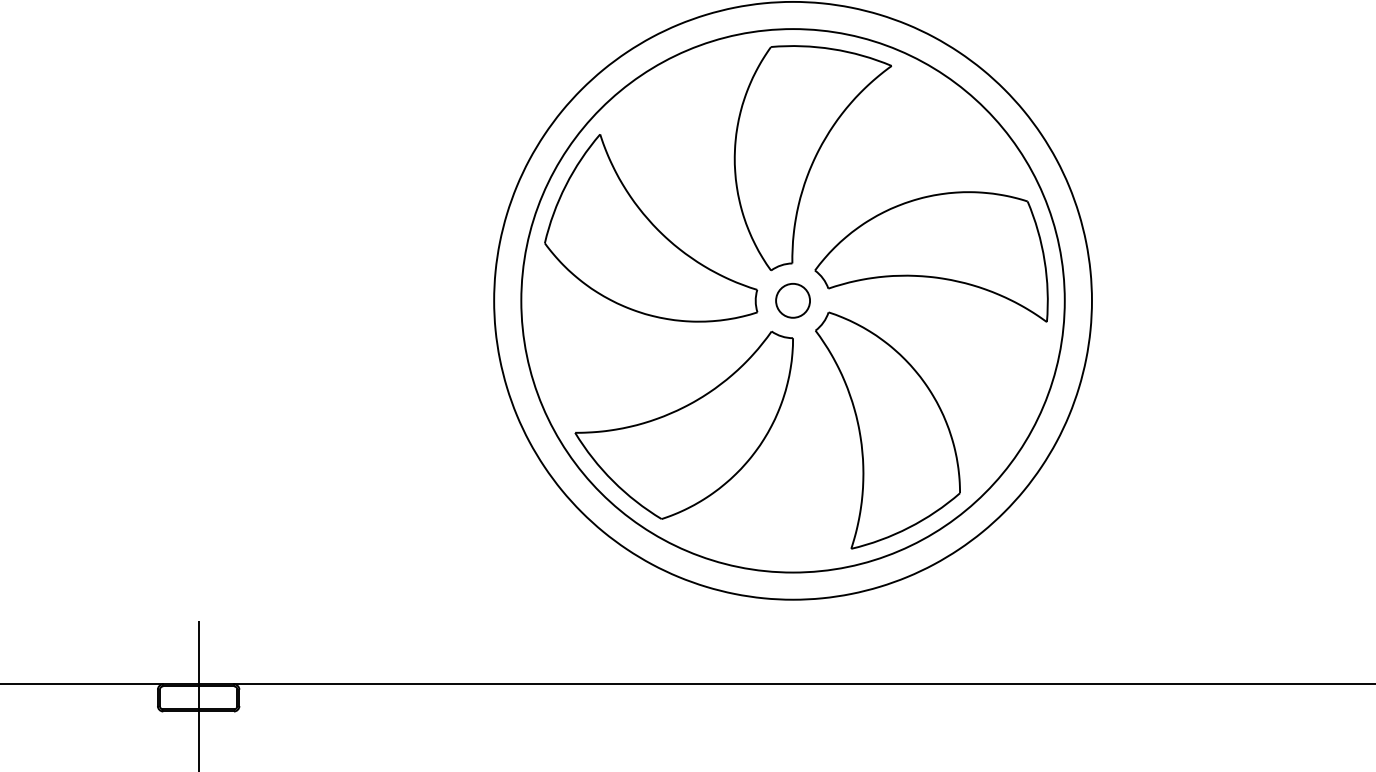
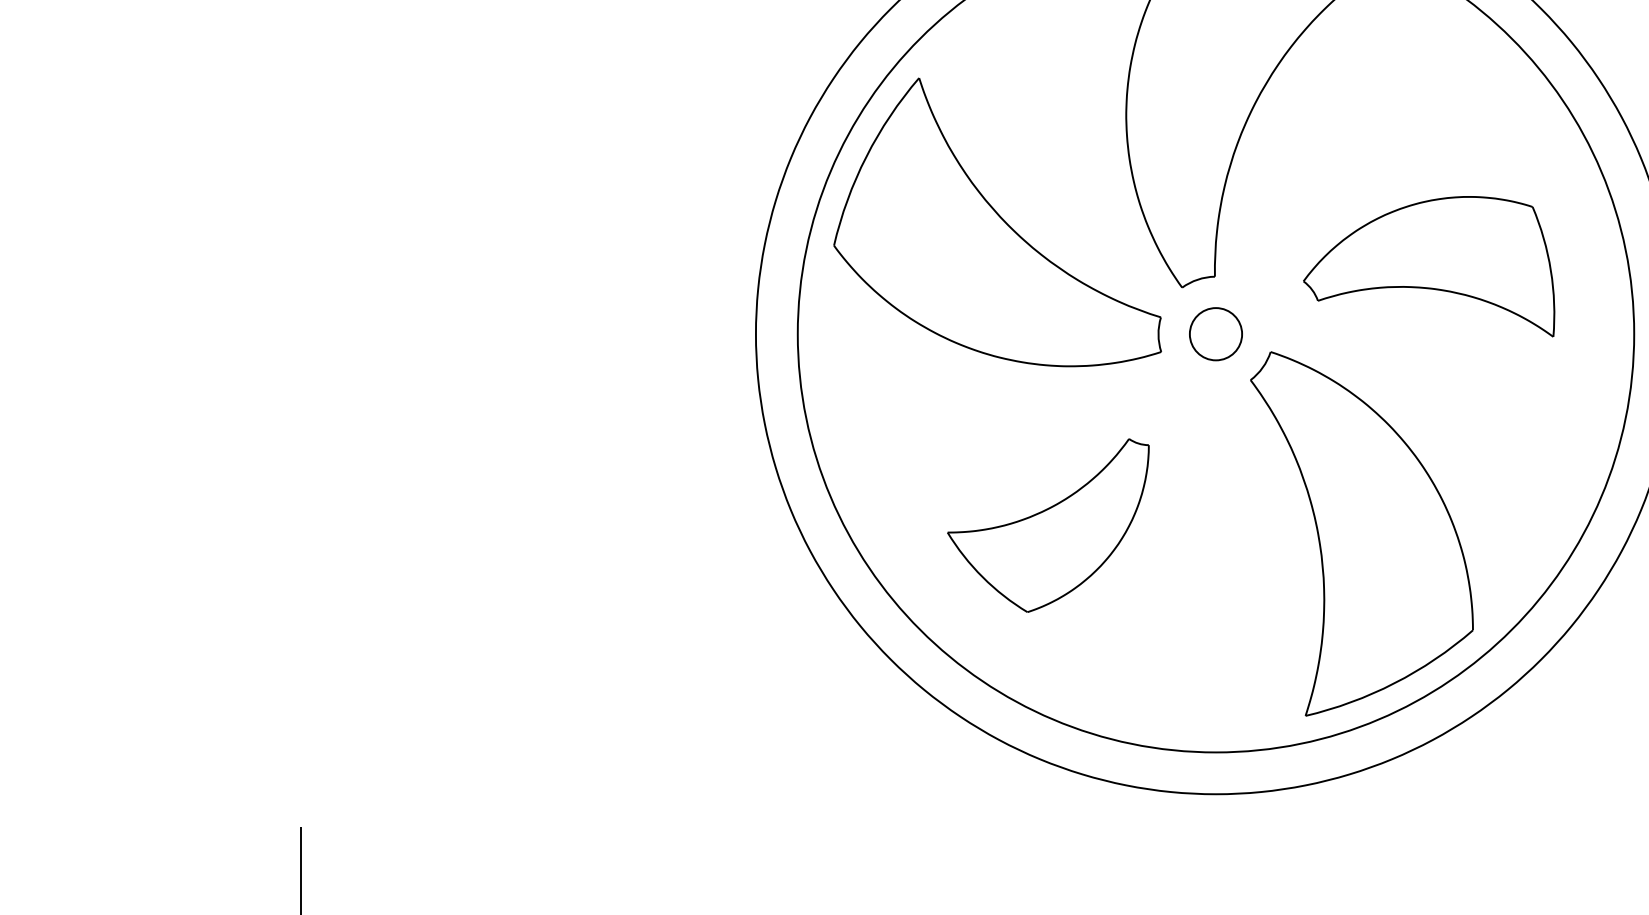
part: (931, 256) -> (1429, 266), size x0.7
part: (683, 424) -> (1047, 524), size x0.6

